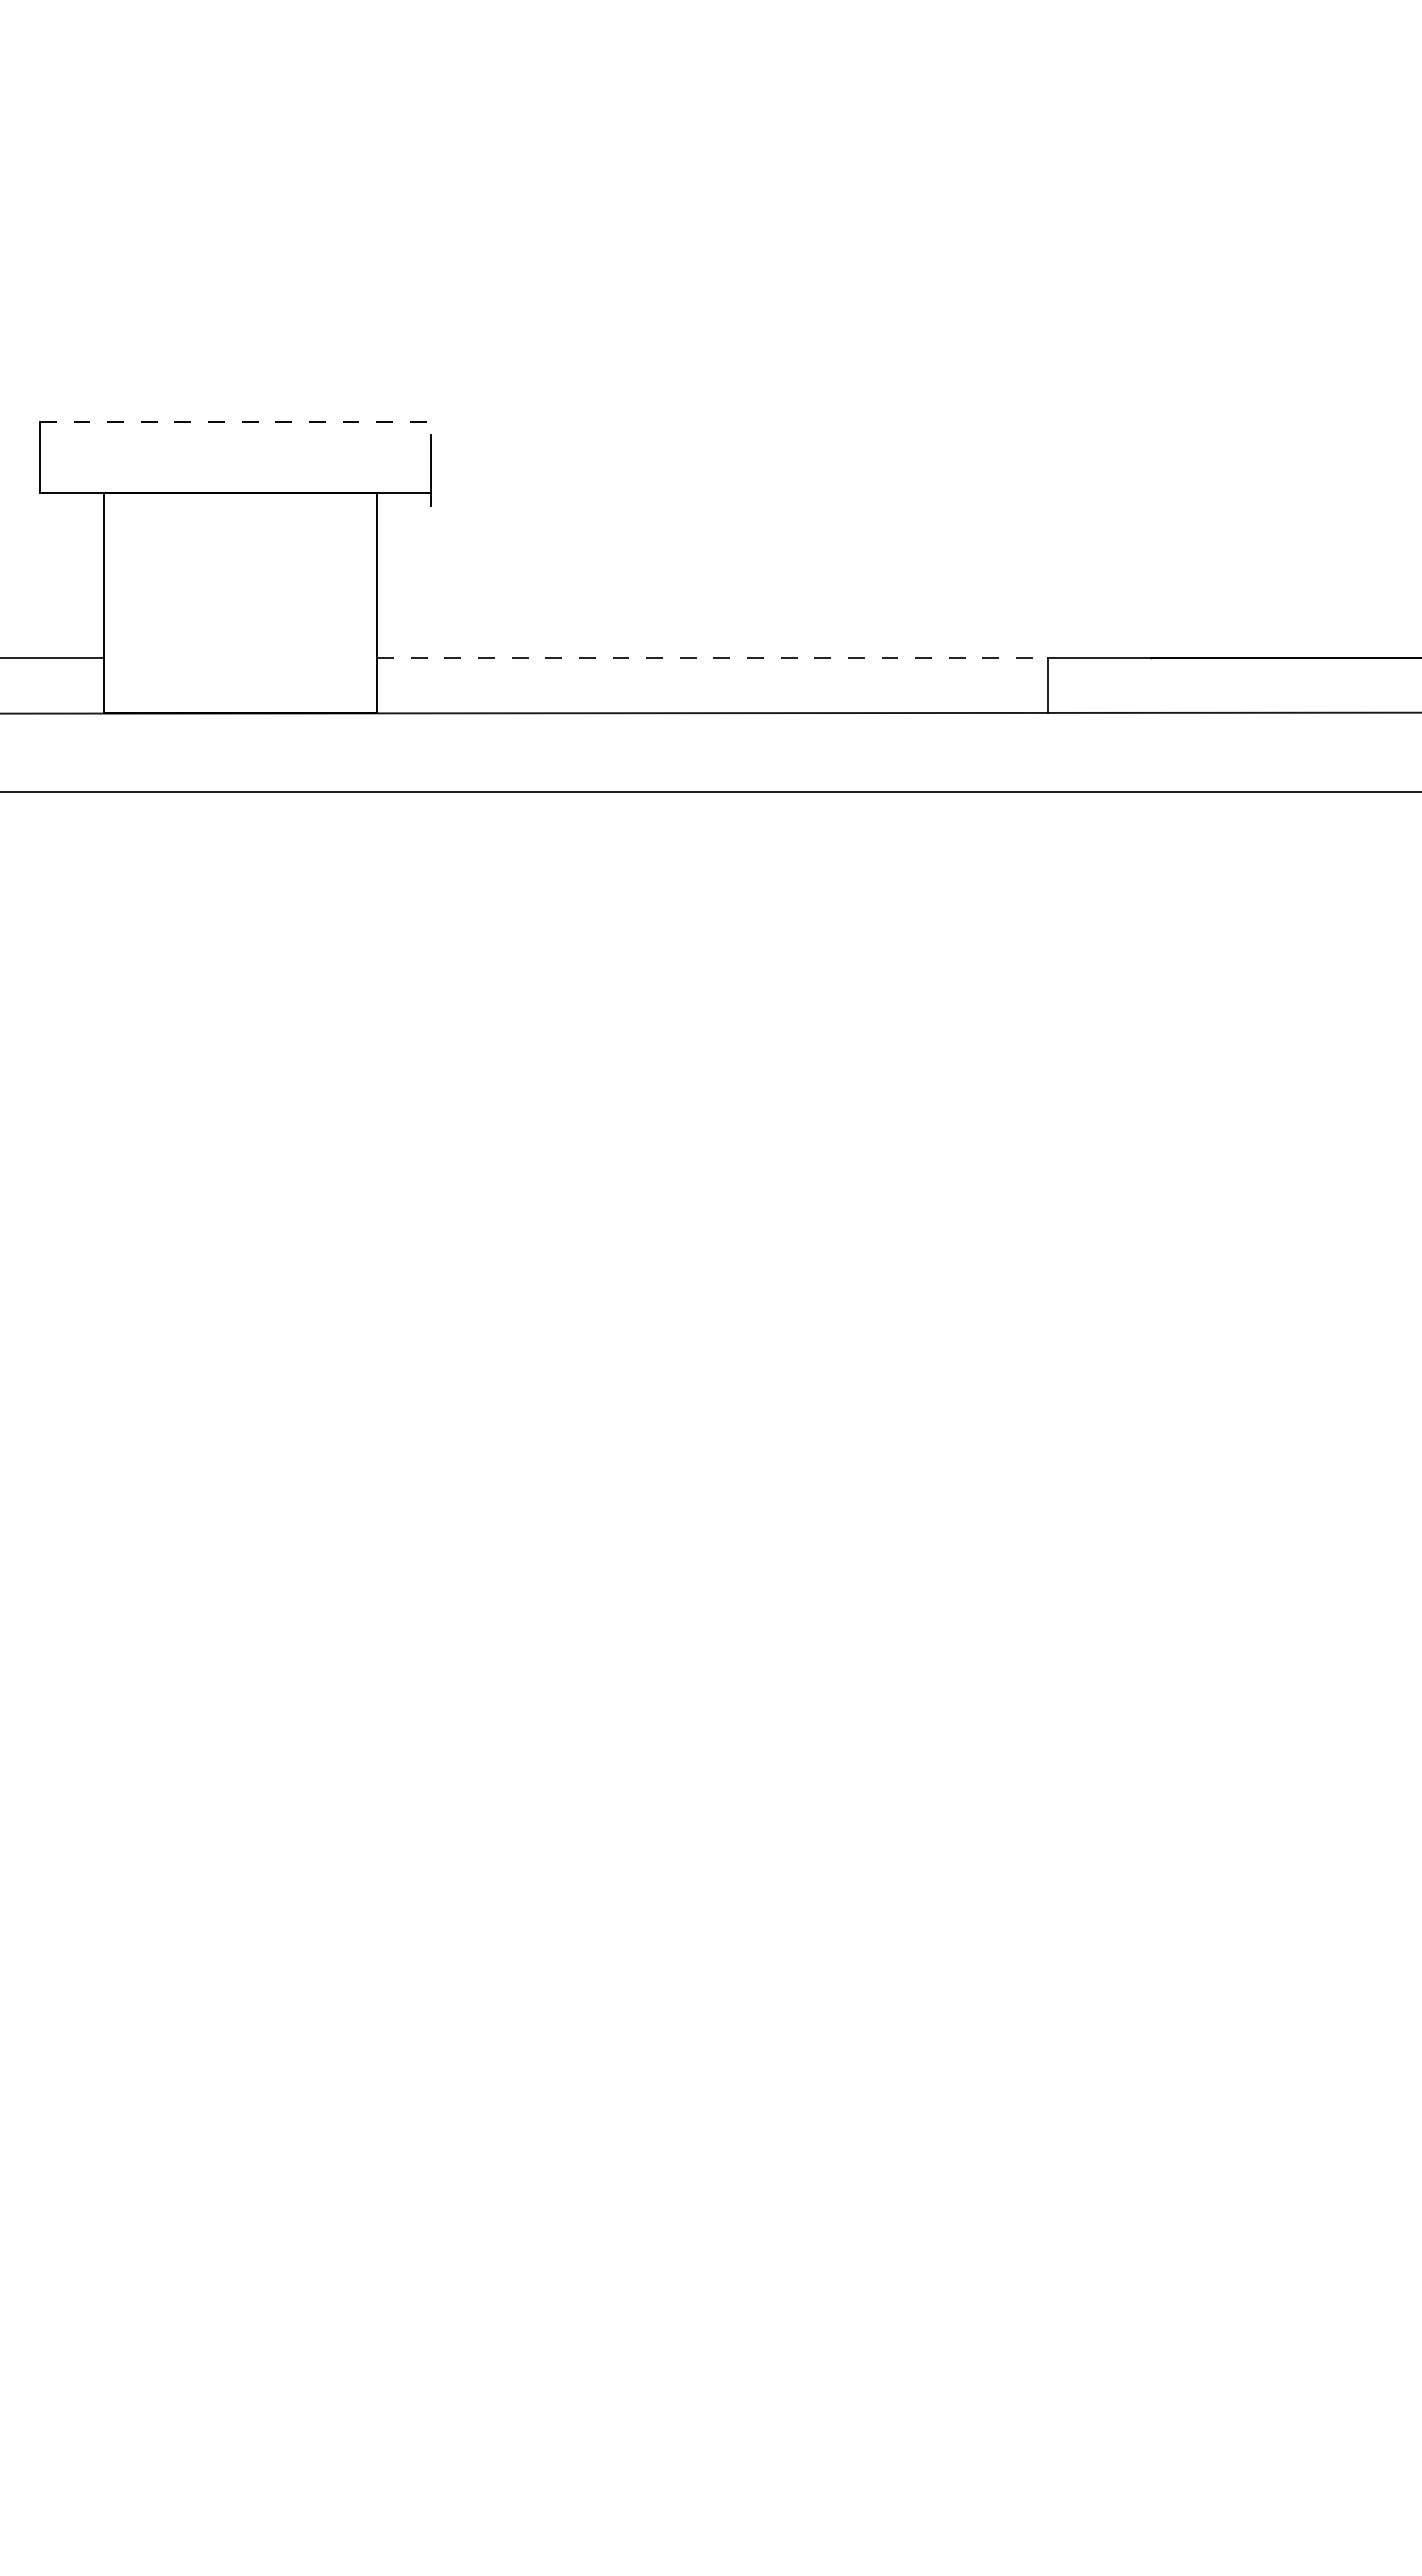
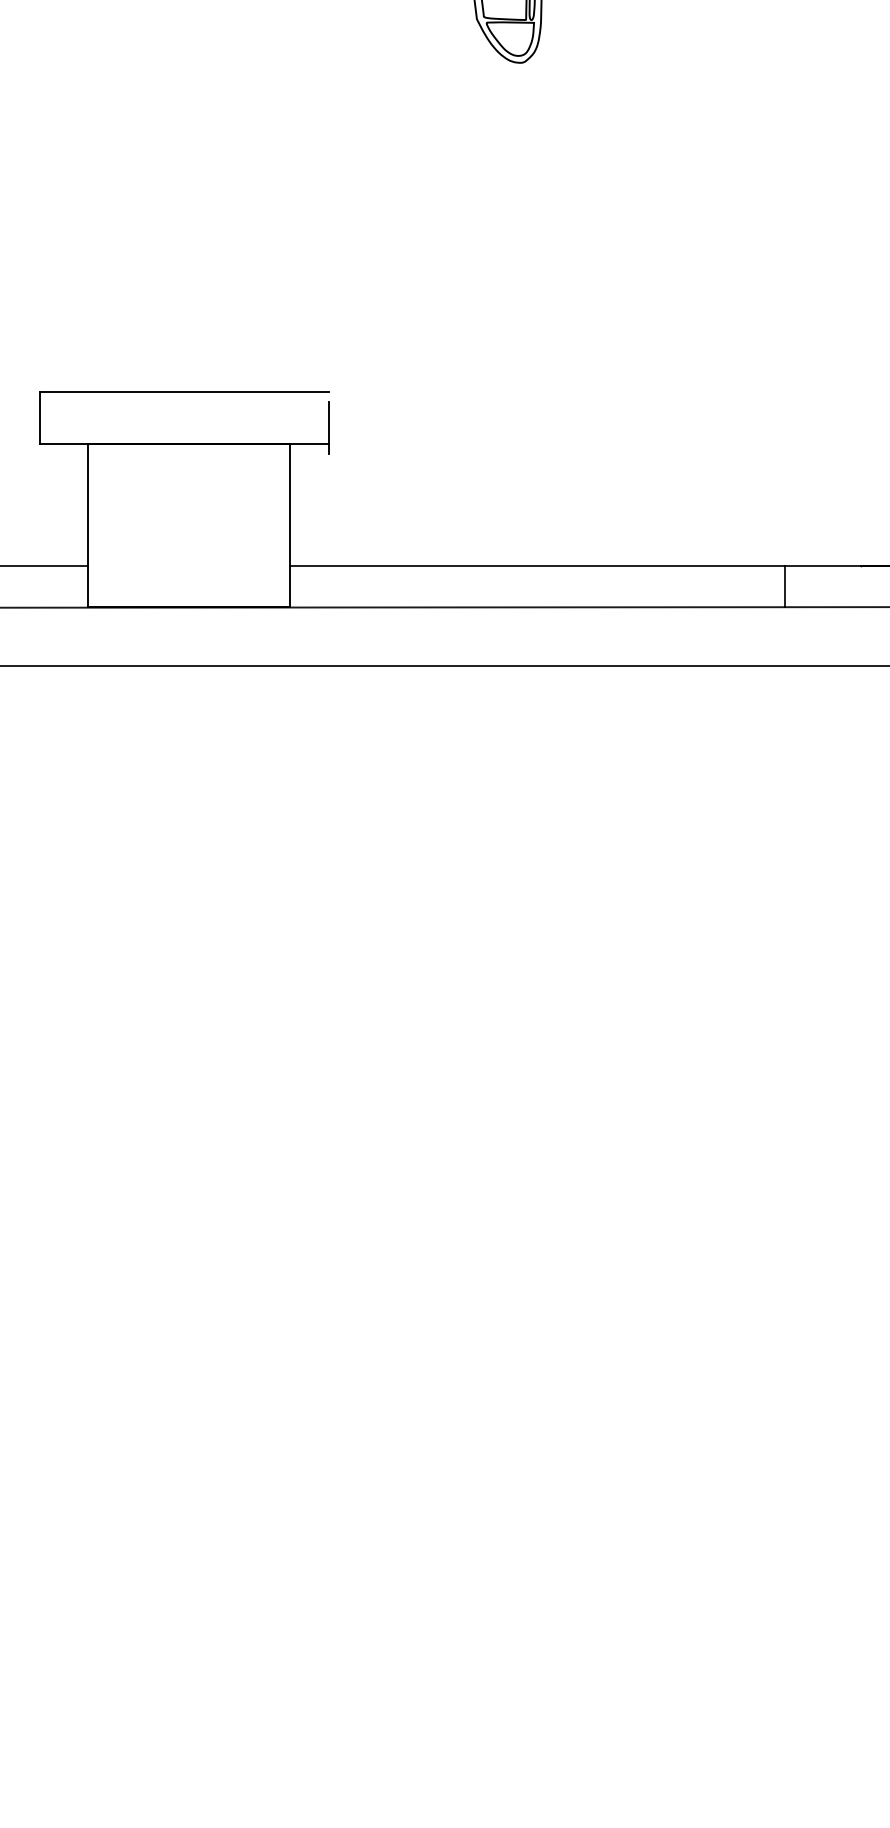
line: (235, 421) -> (184, 391), dashed -> solid
line: (713, 657) -> (537, 566), dashed -> solid

